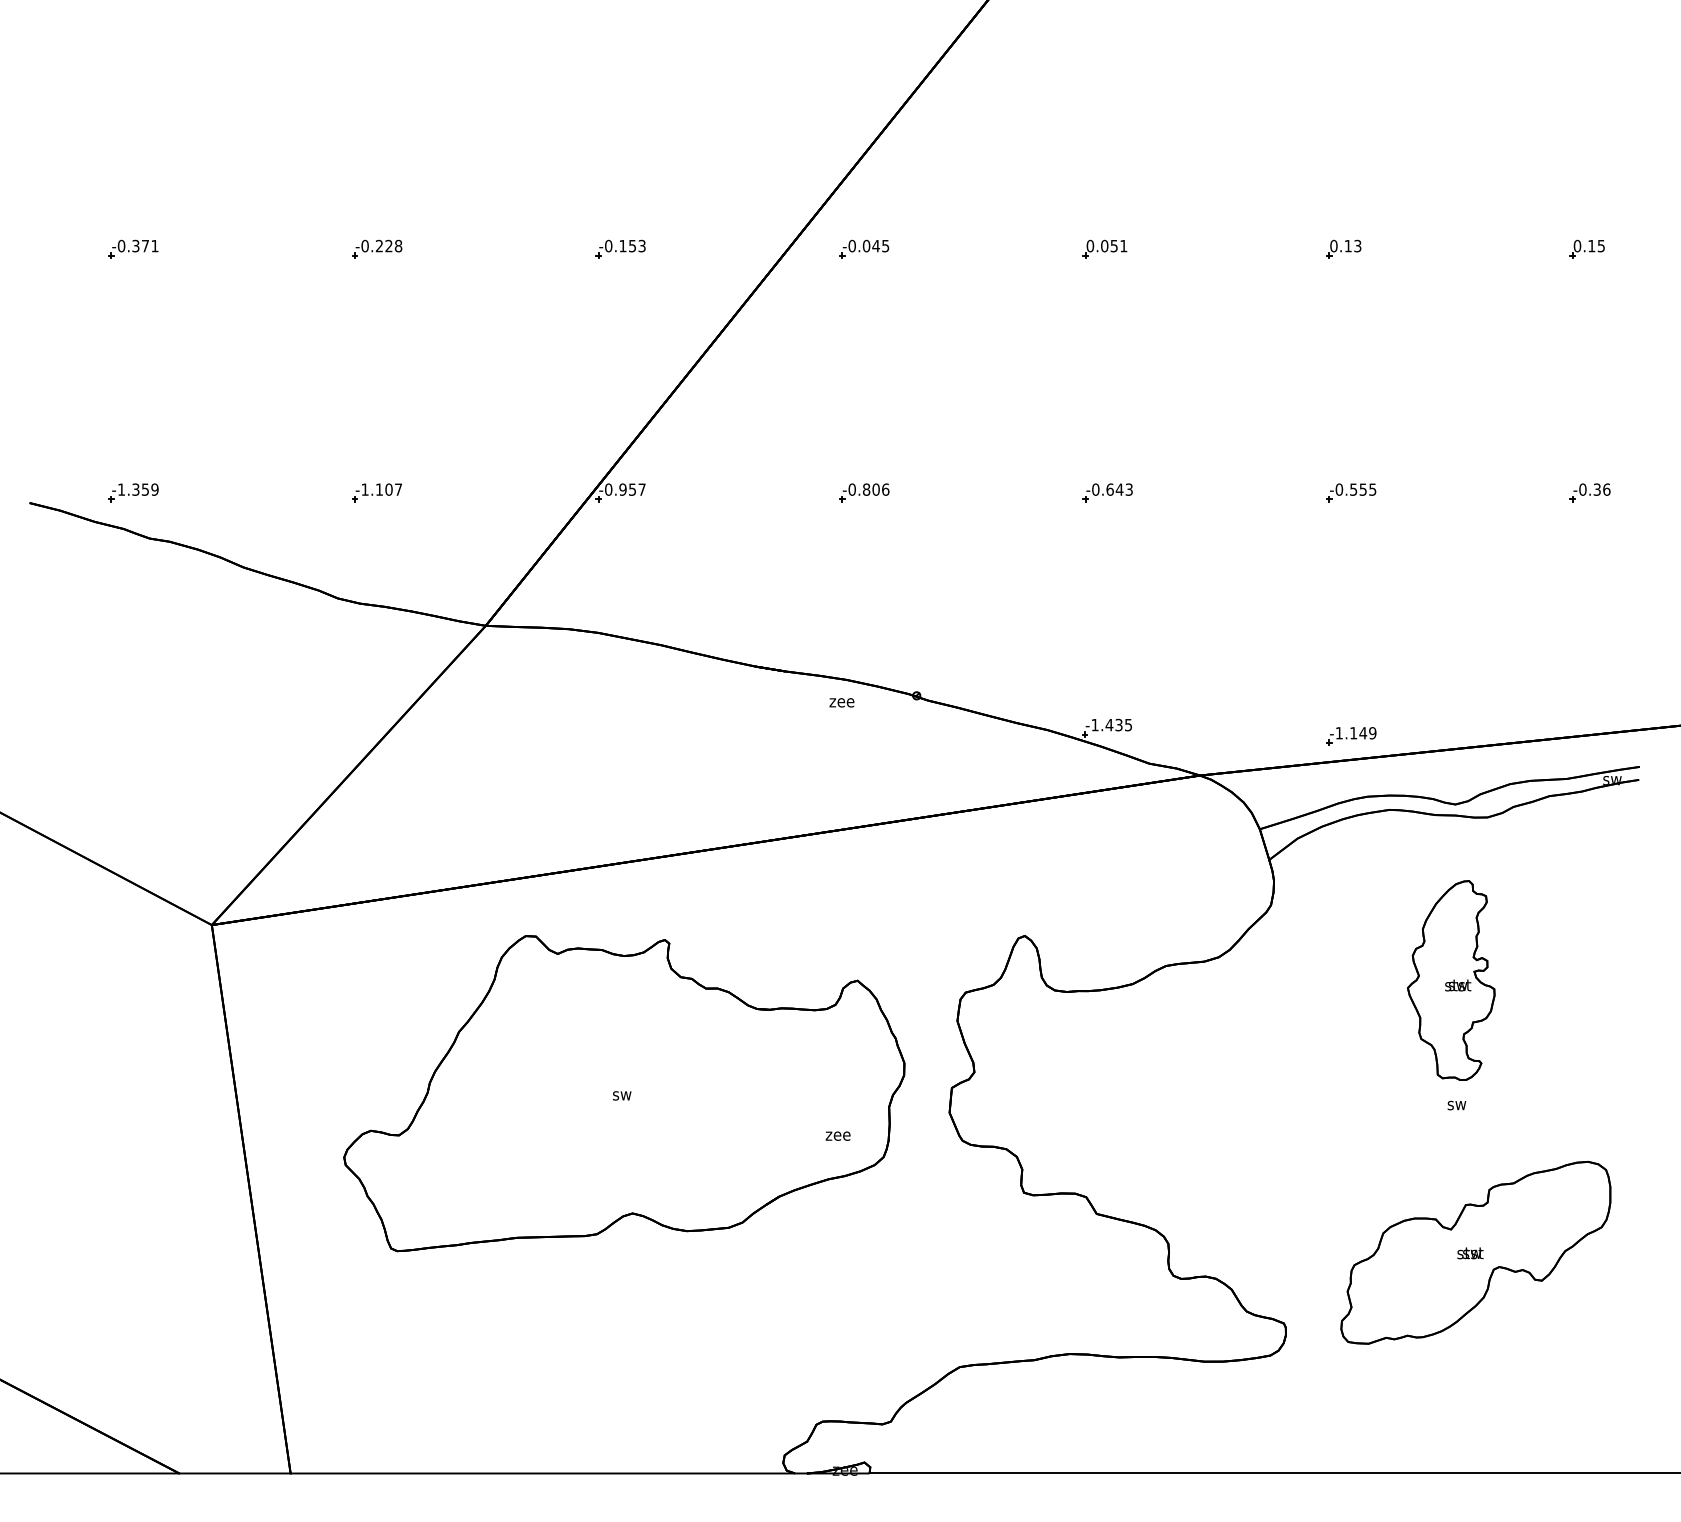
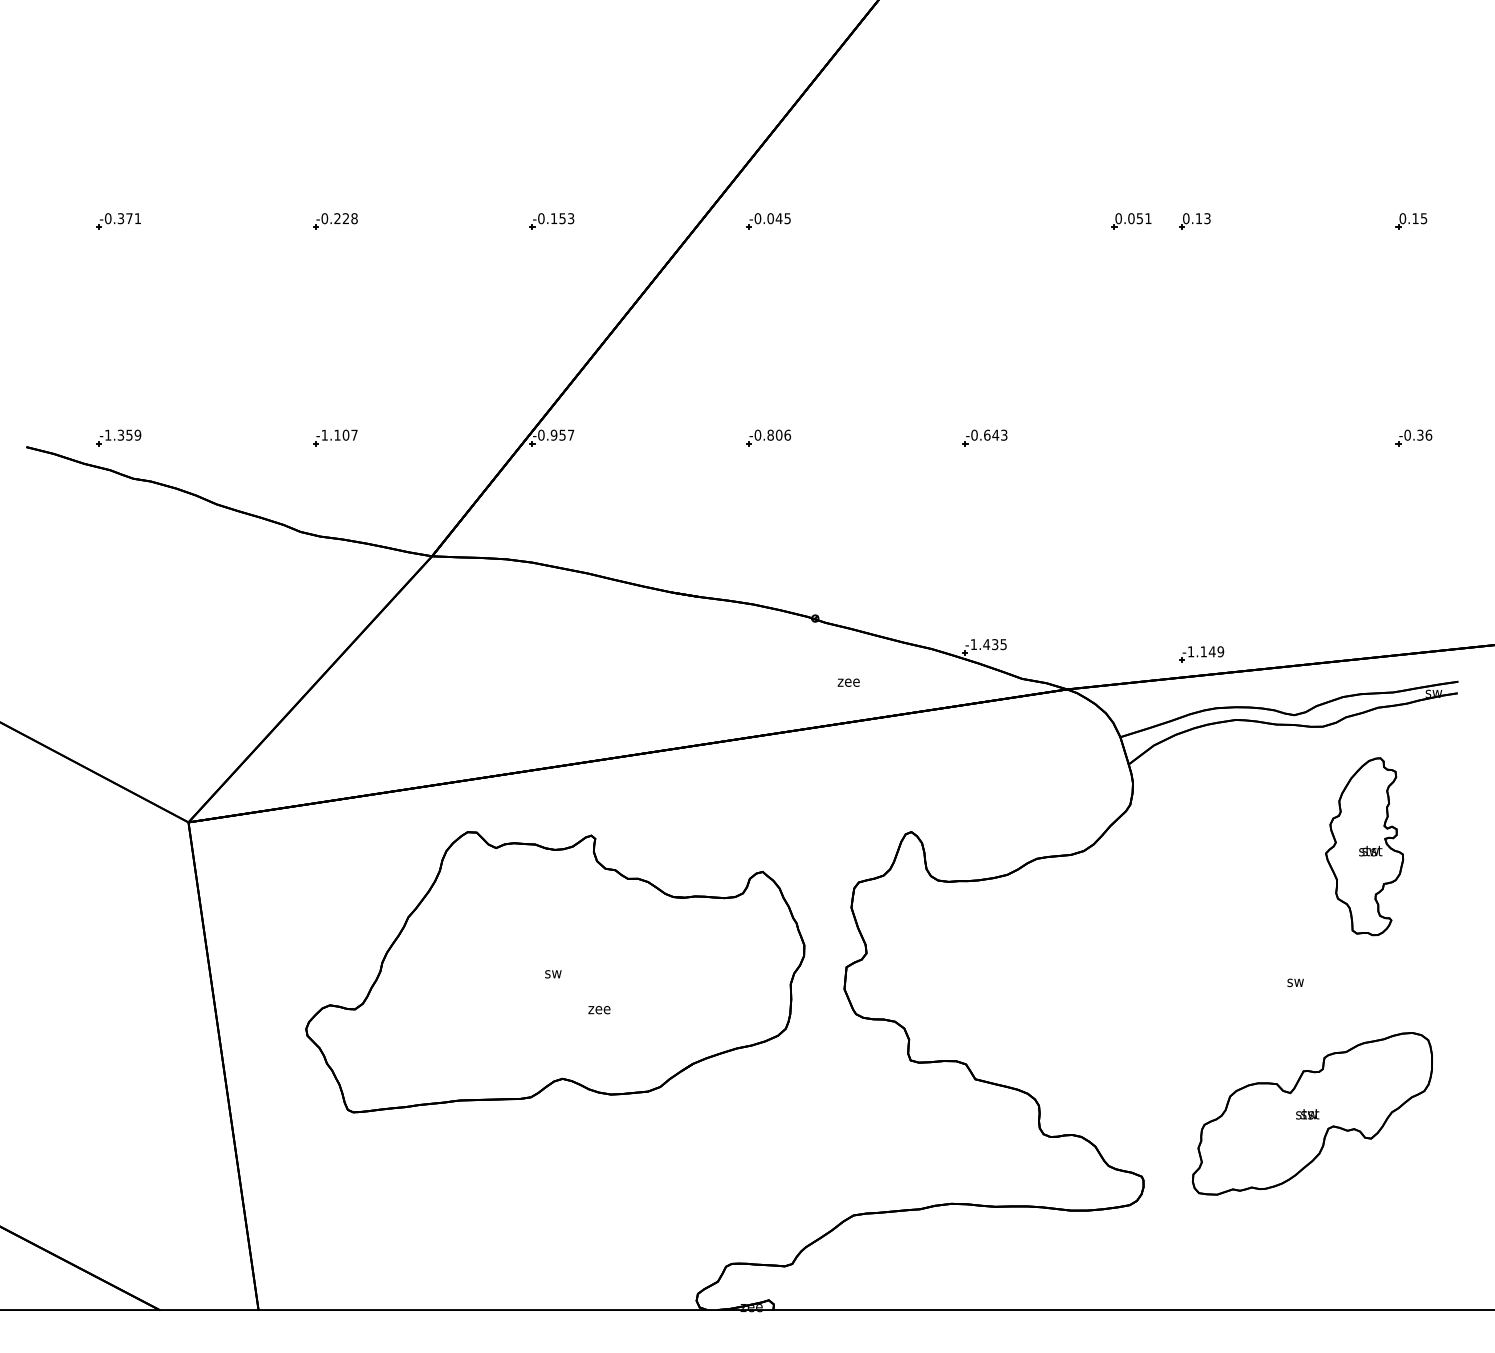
part: (1104, 249) -> (1131, 221), moved
part: (1351, 492) -> (1201, 437), removed
text: (841, 702) -> (848, 682), moved
part: (1451, 980) -> (1364, 846), moved
text: (838, 1136) -> (599, 1010), moved

